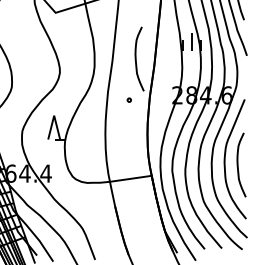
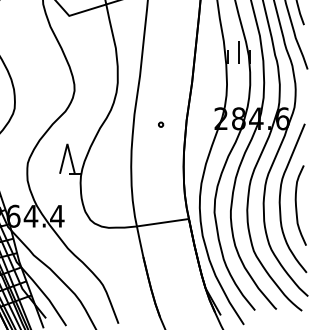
curve: (136, 60) -> (170, 75), removed

